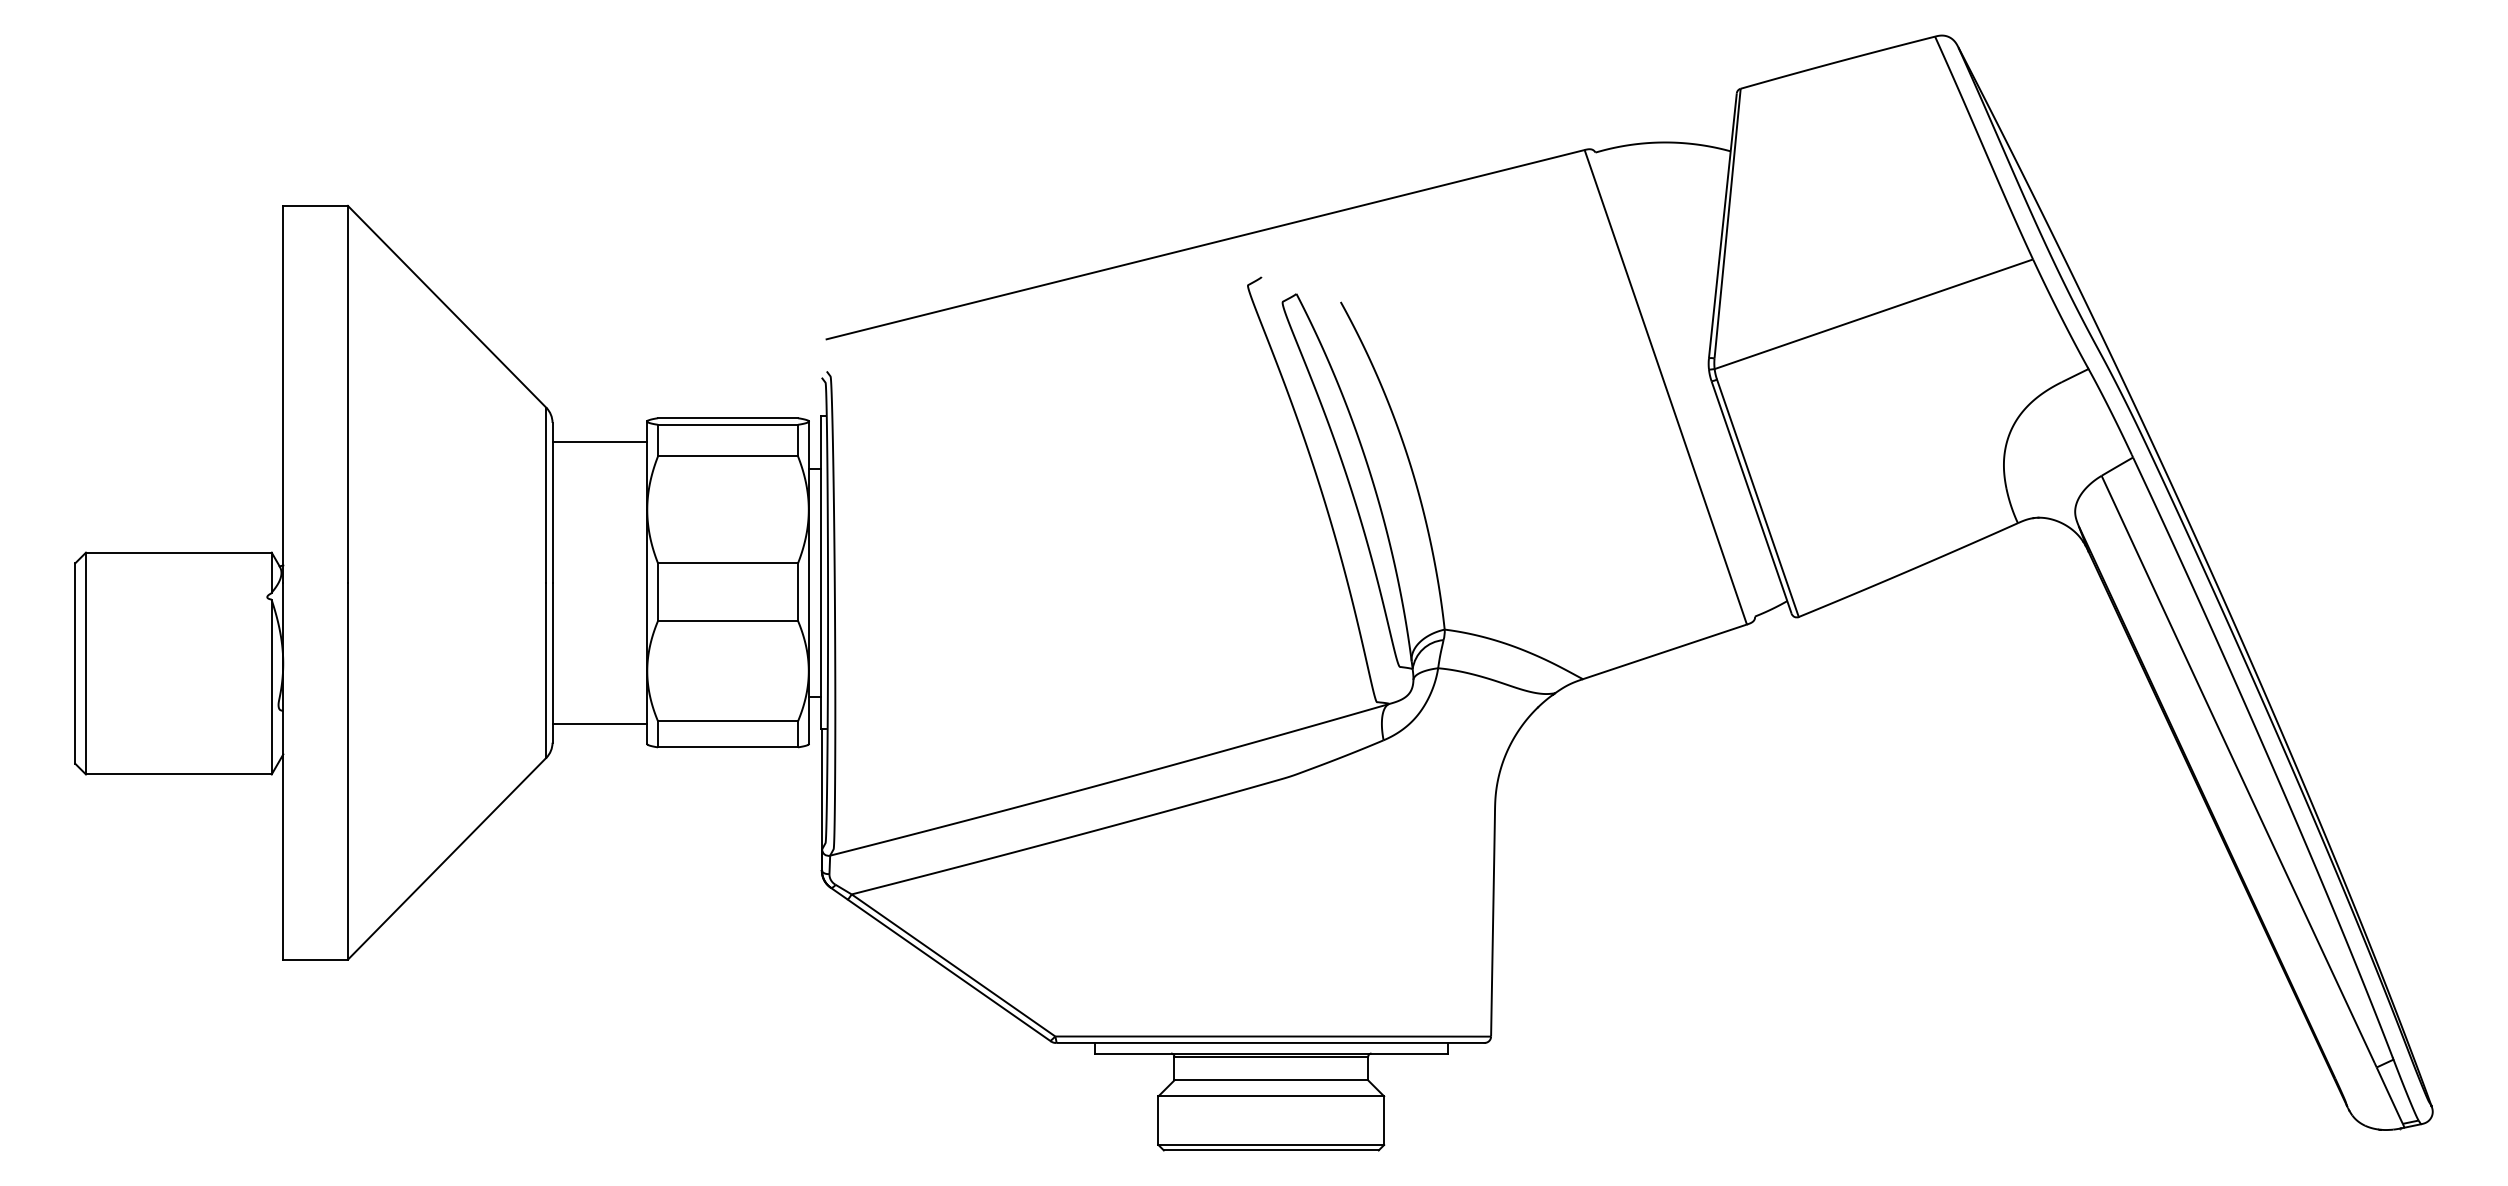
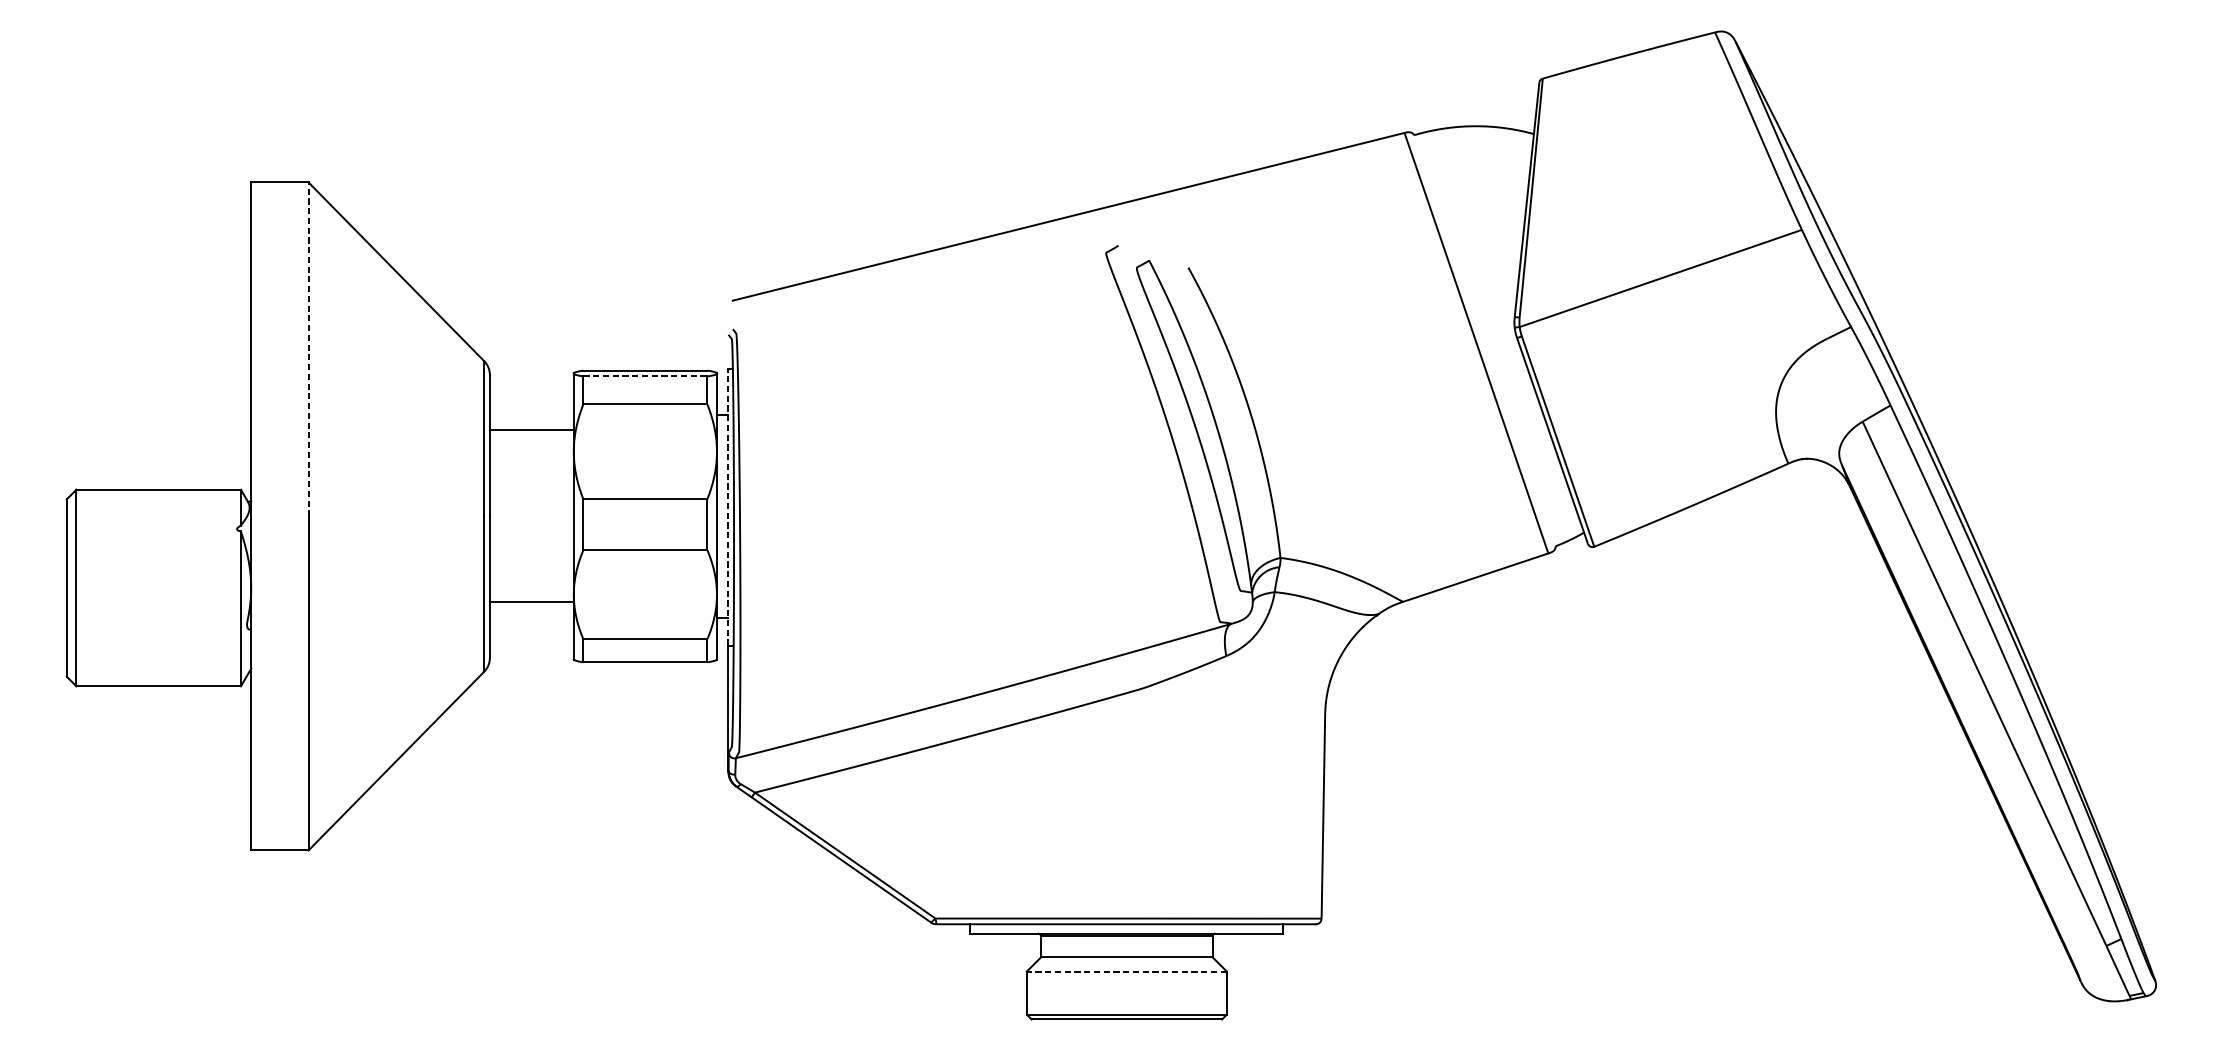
line: (347, 393) -> (308, 348), solid -> dashed
line: (728, 424) -> (645, 376), solid -> dashed
line: (599, 441) -> (531, 429), moved
line: (821, 571) -> (728, 506), solid -> dashed
line: (599, 723) -> (531, 601), moved
line: (1271, 1096) -> (1127, 971), solid -> dashed

